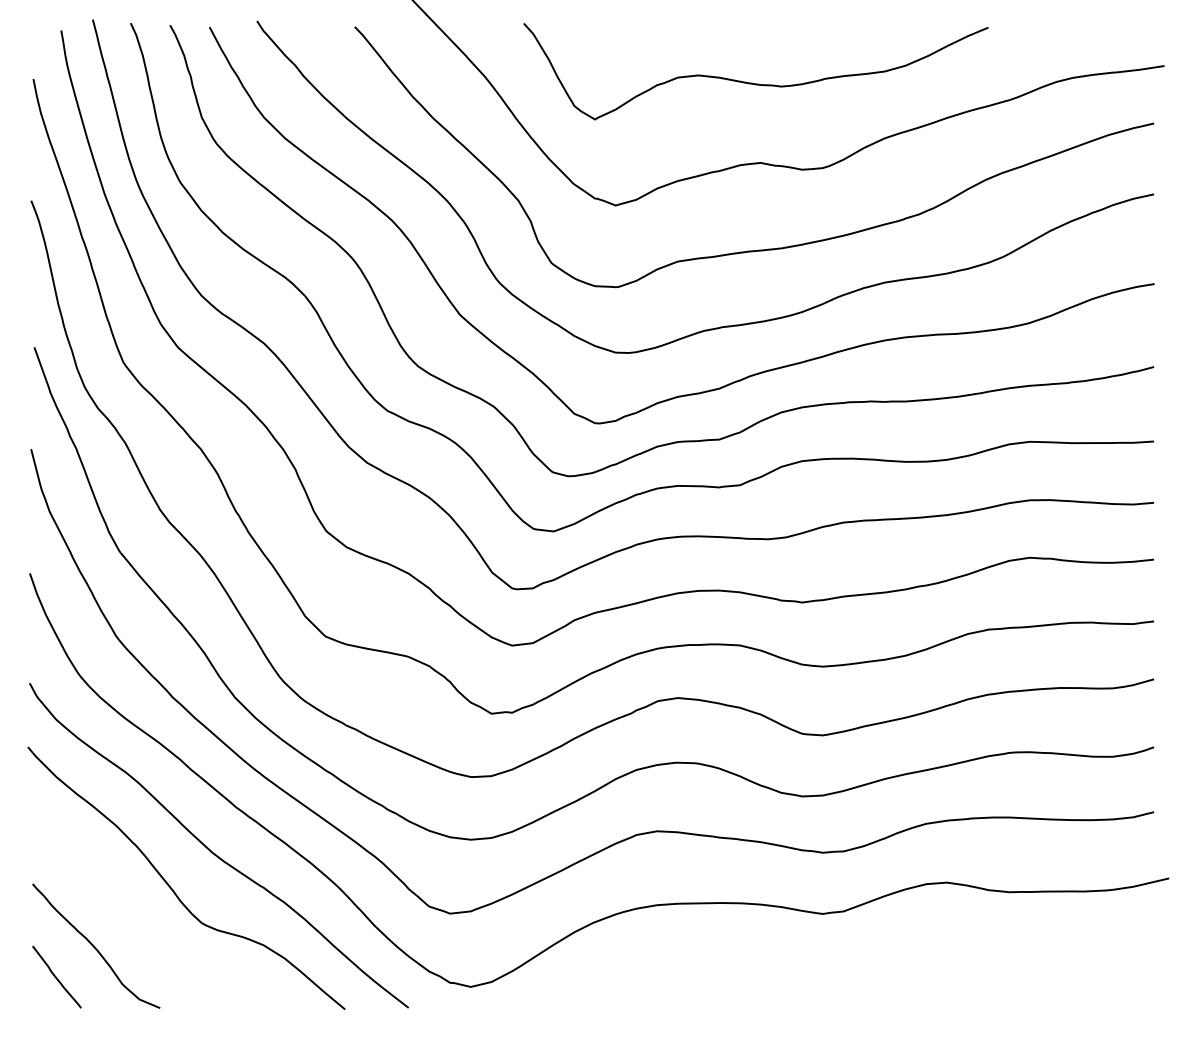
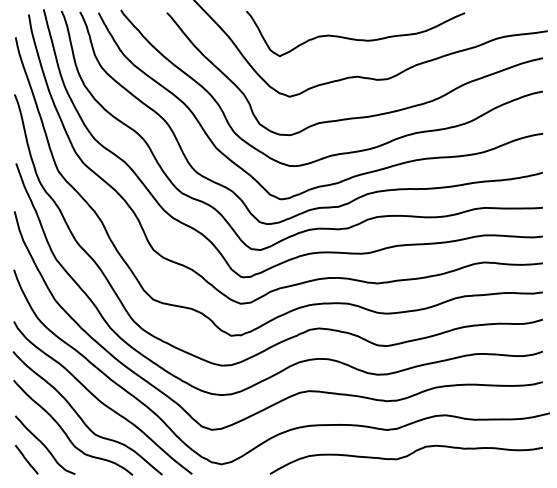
curve: (139, 917) -> (65, 431), added
curve: (861, 972) -> (405, 457), added

